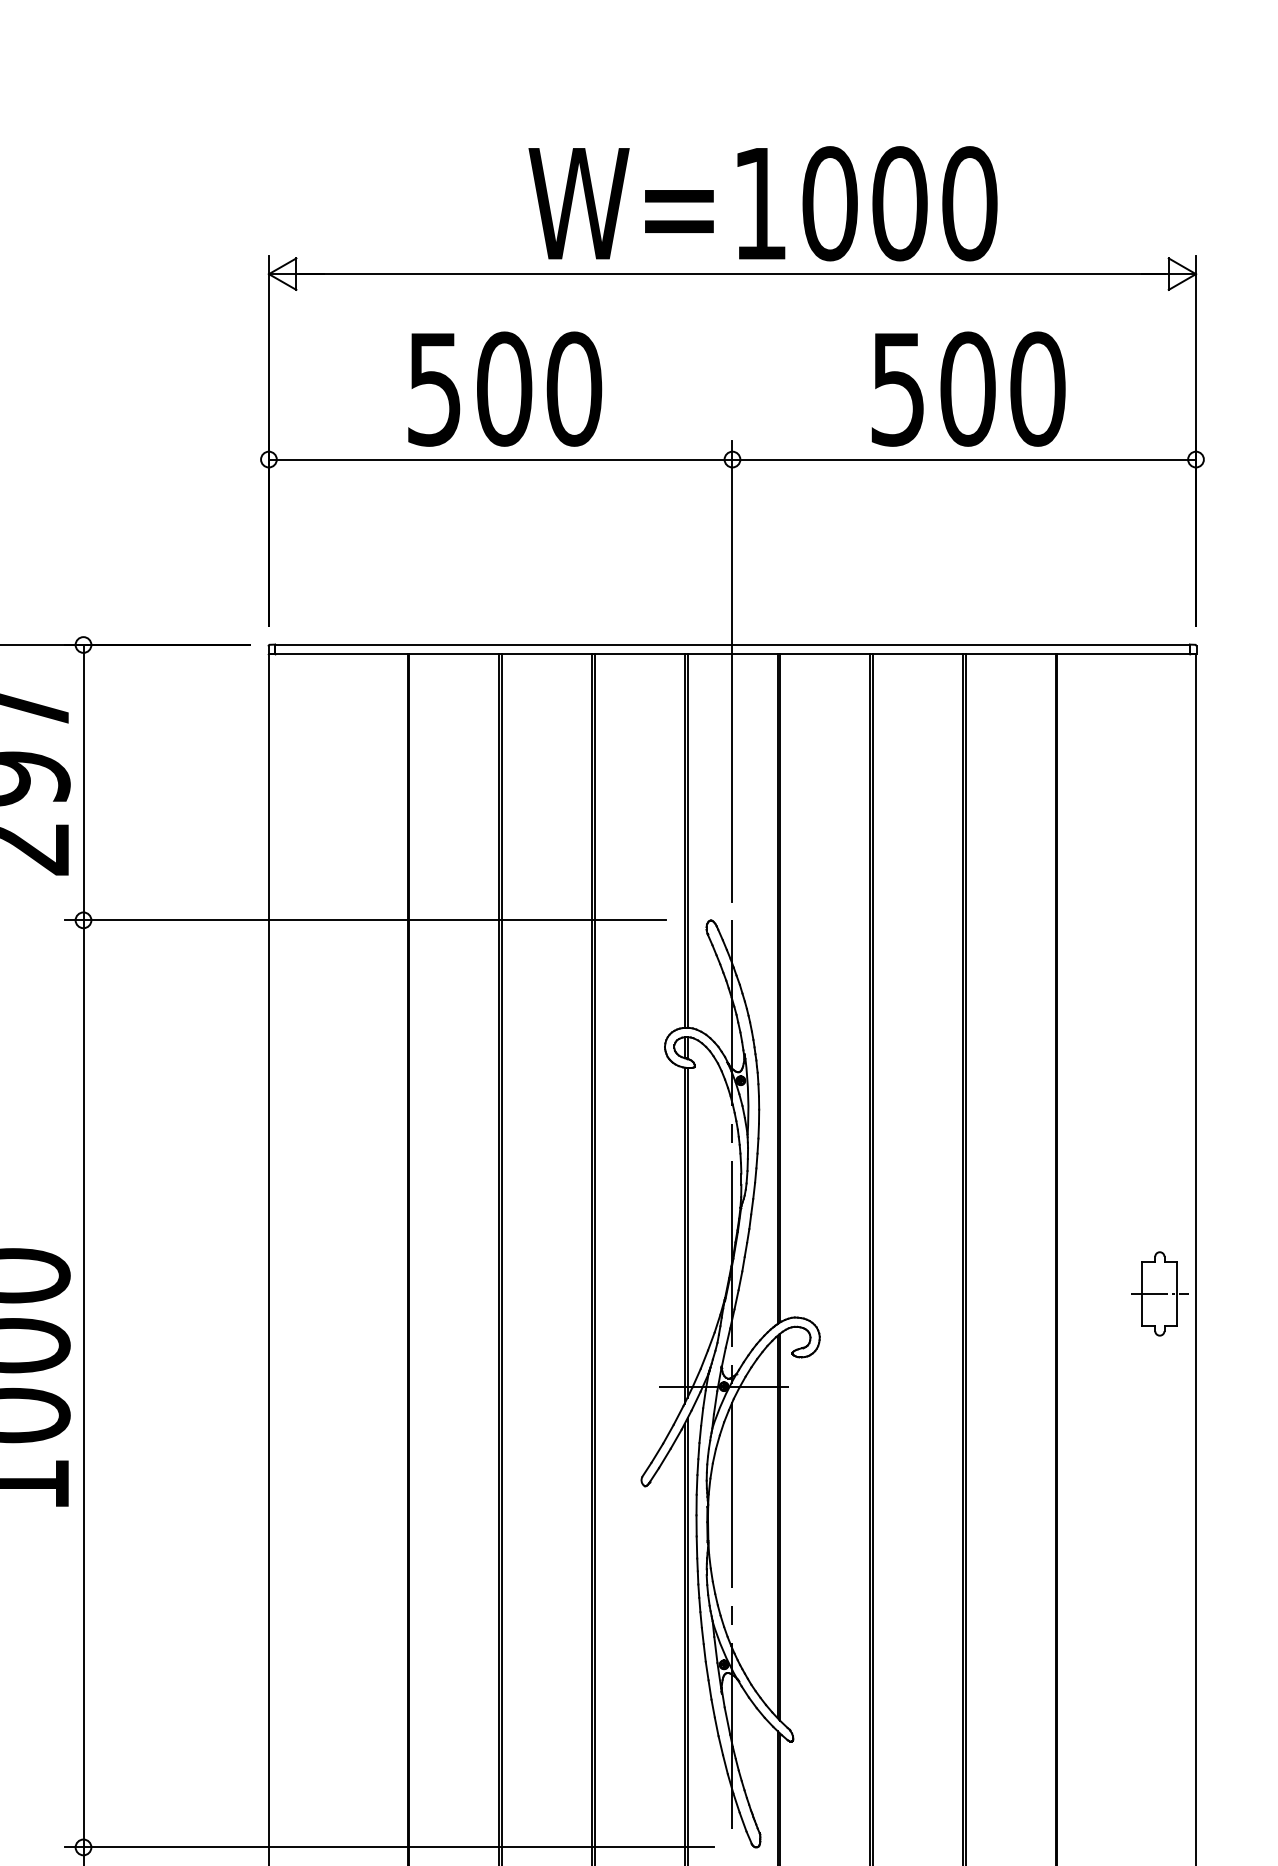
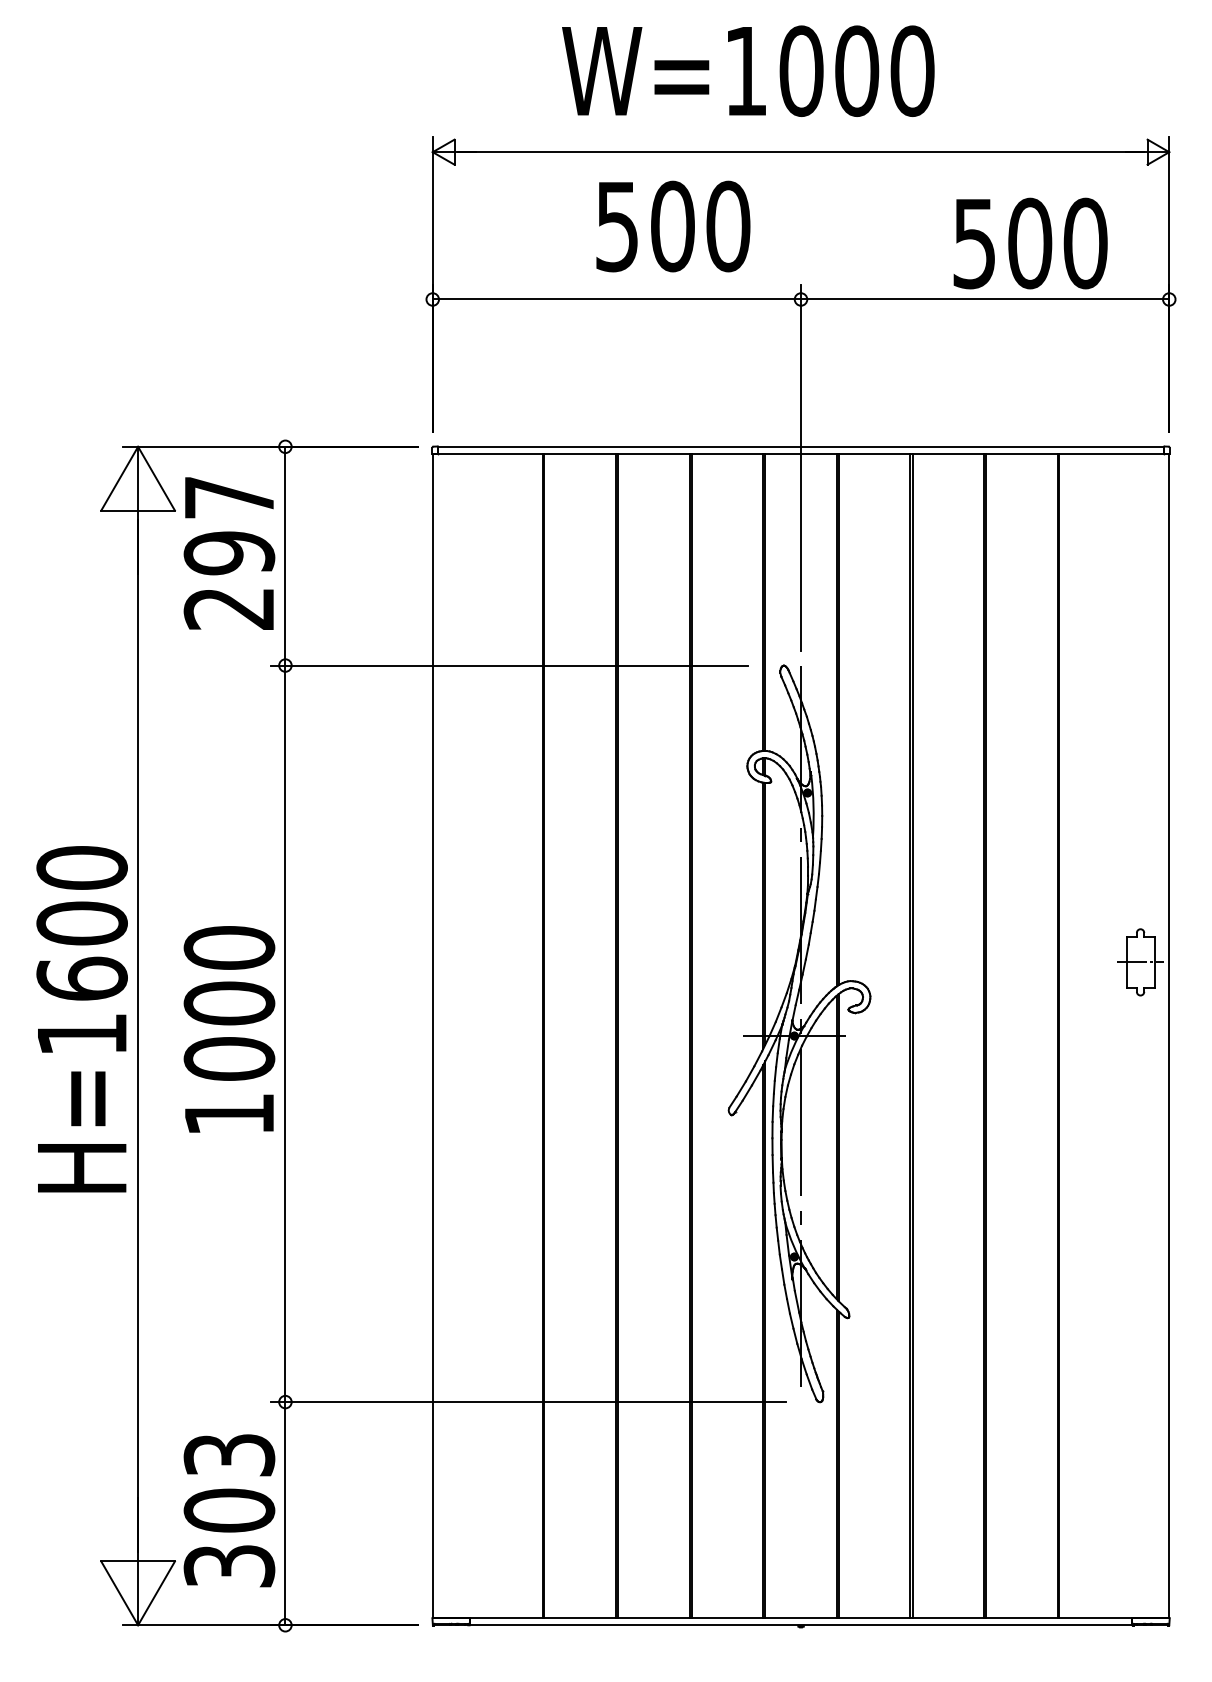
text: (763, 202) -> (748, 70), moved
text: (505, 389) -> (673, 226), moved
text: (968, 389) -> (1030, 243), moved

